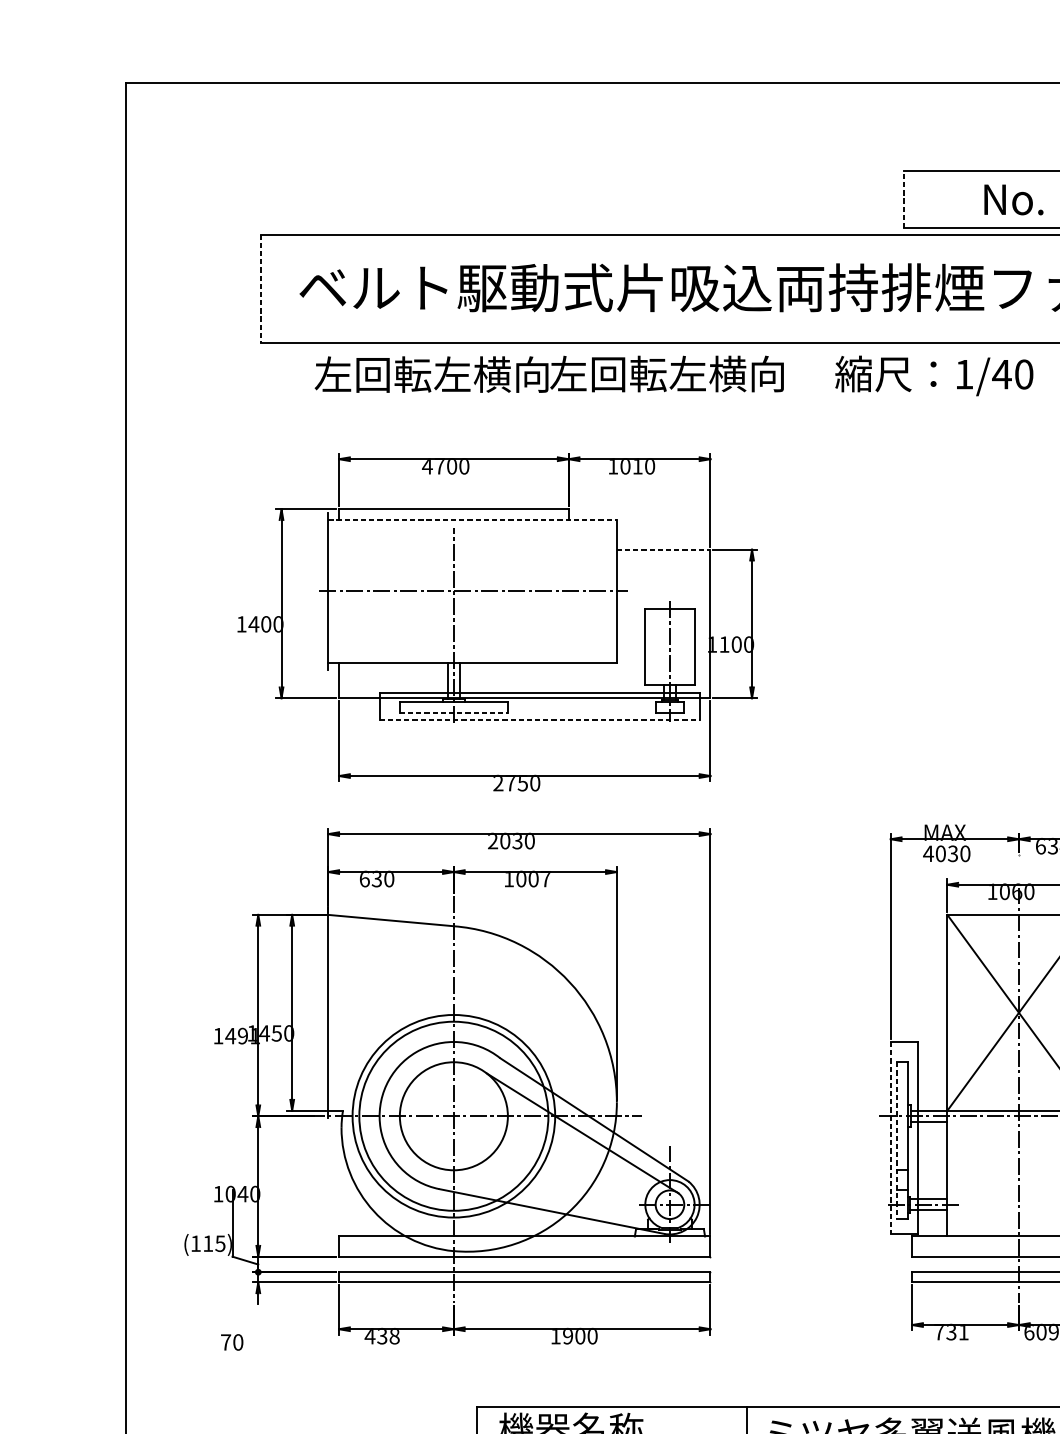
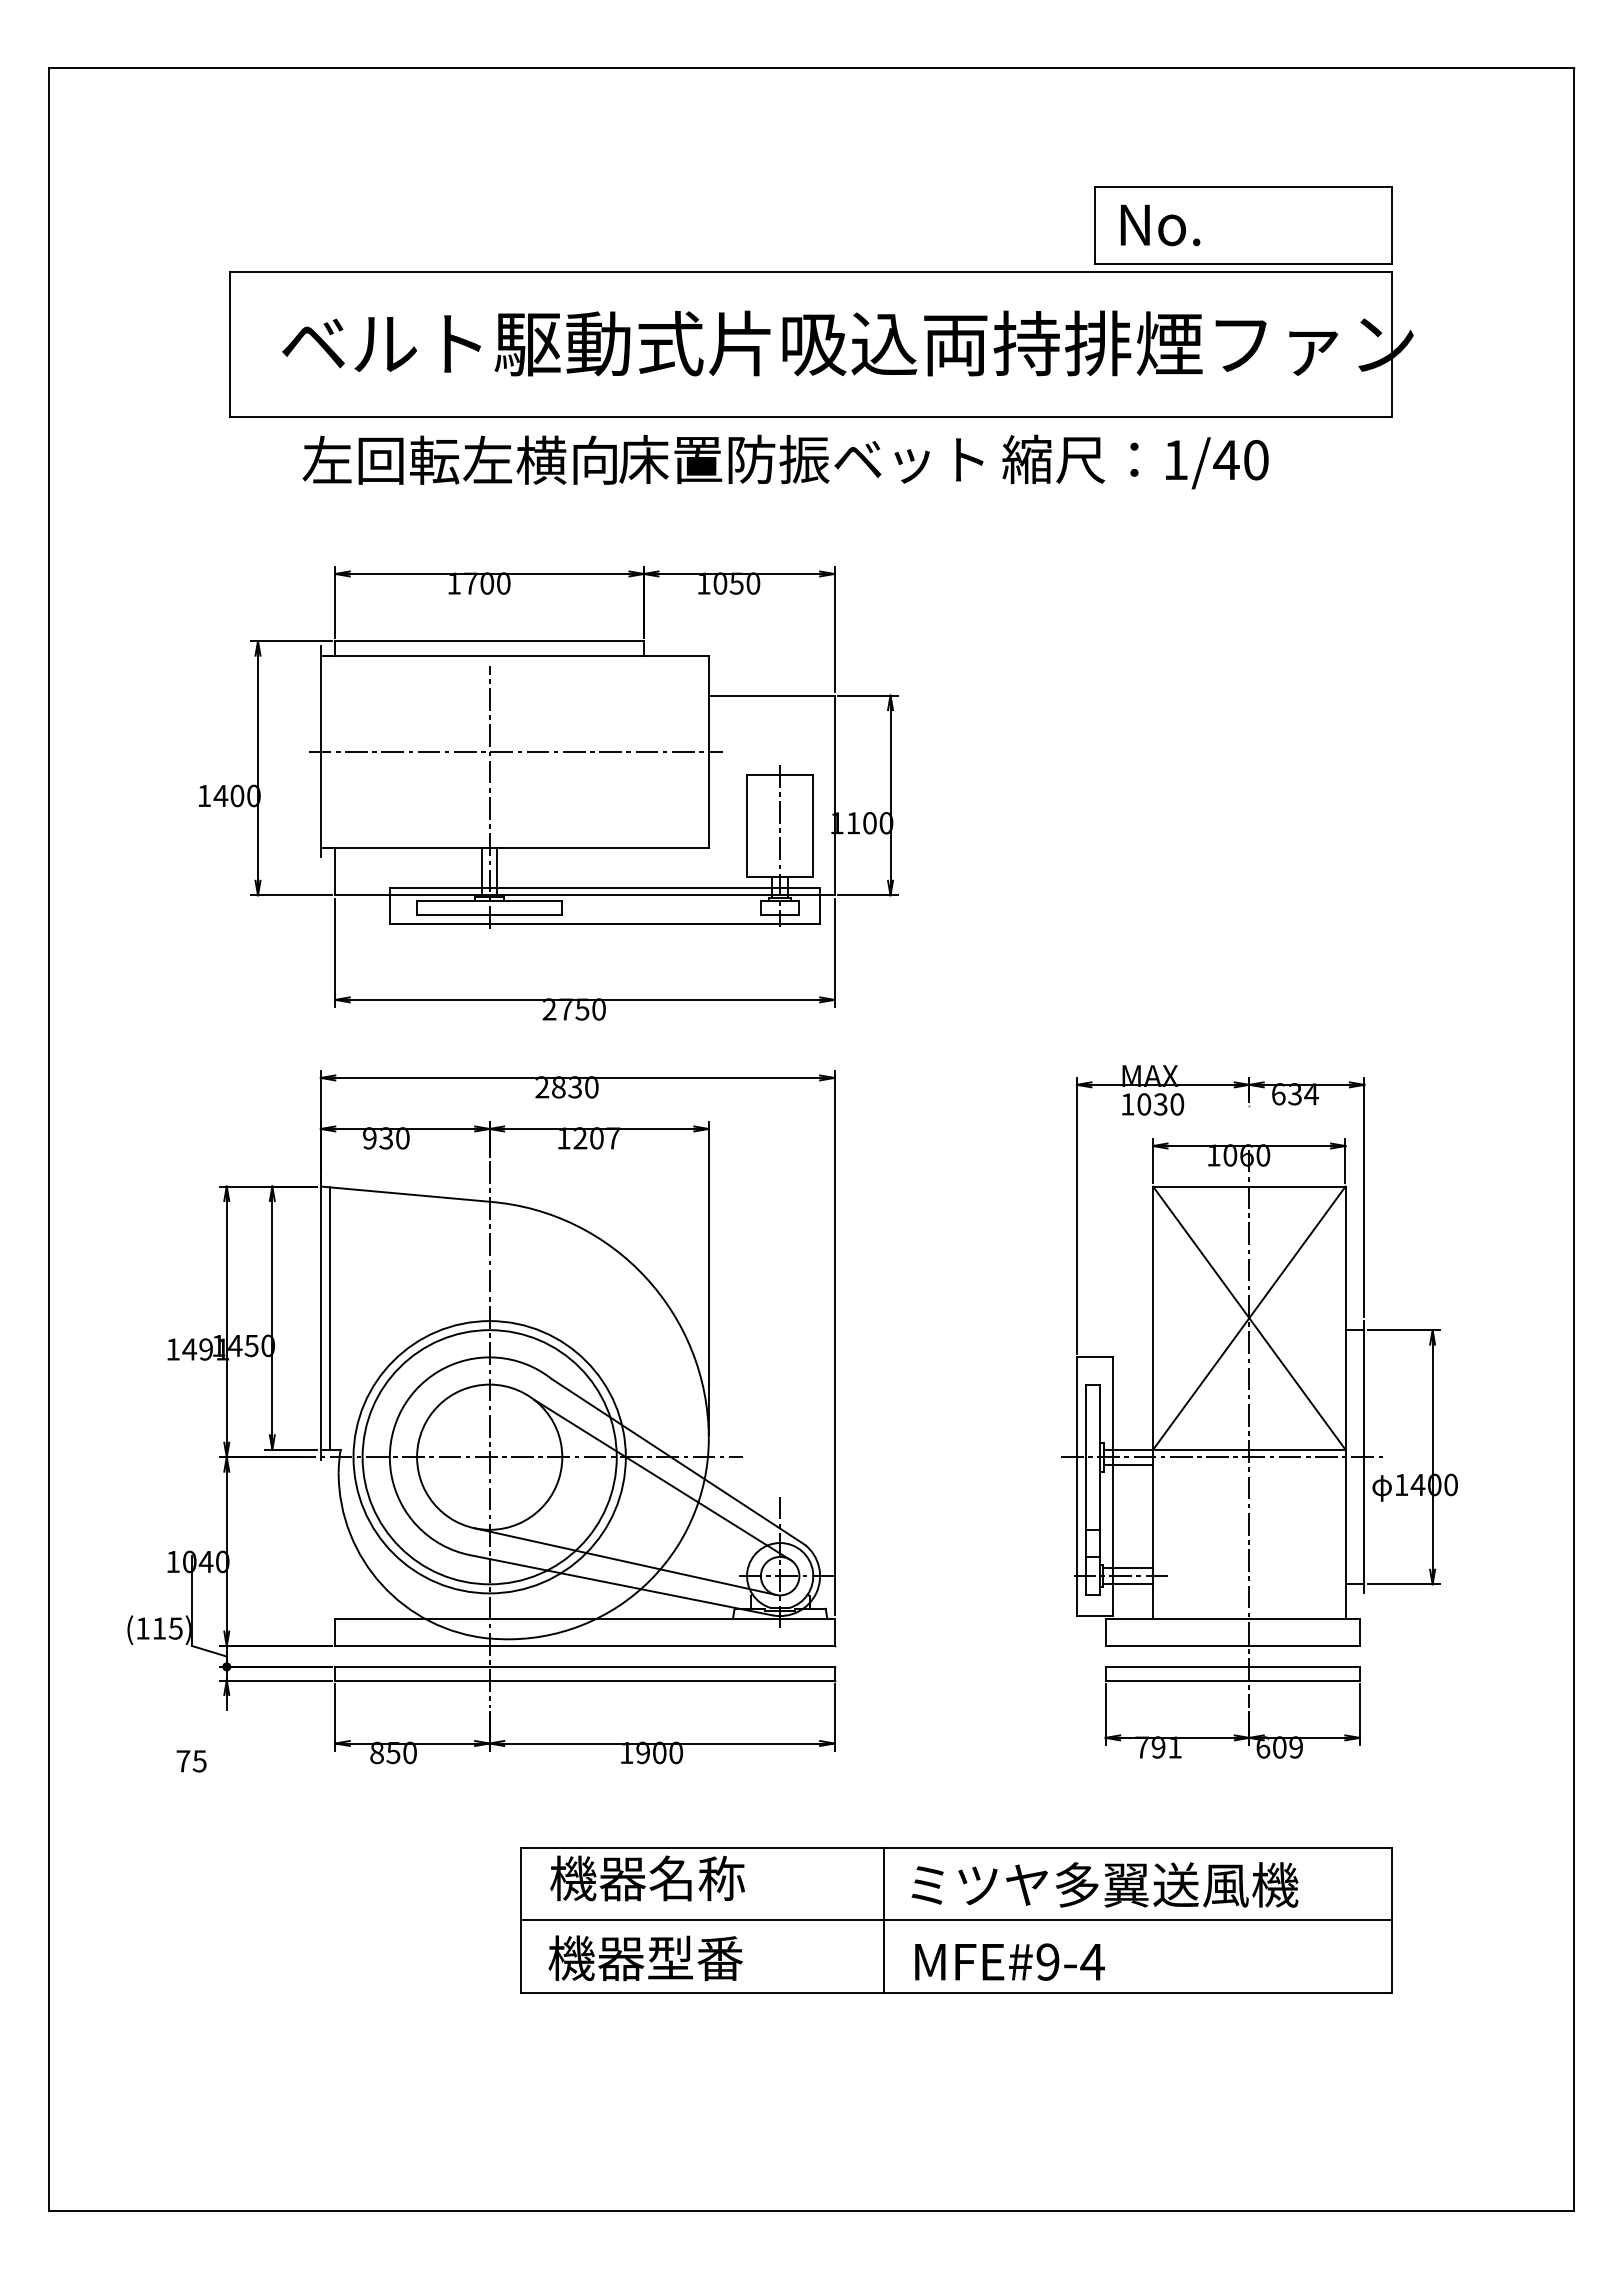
line: (903, 199) -> (1094, 224), dashed -> solid
text: (1013, 199) -> (1160, 225), moved
line: (261, 288) -> (230, 344), dashed -> solid
text: (685, 374) -> (801, 459), 左回転左横向 -> 床置防振ベット
text: (426, 466) -> (453, 583), 4700 -> 1700
text: (637, 466) -> (736, 583), 1010 -> 1050
line: (472, 519) -> (514, 655), dashed -> solid
line: (663, 549) -> (771, 695), dashed -> solid
line: (453, 713) -> (489, 915), dashed -> solid
line: (540, 719) -> (605, 924), dashed -> solid
text: (505, 841) -> (558, 1087), 2030 -> 2830
text: (928, 853) -> (1127, 1104), 4030 -> 1030
text: (364, 879) -> (369, 1138), 630 -> 930
text: (521, 879) -> (580, 1138), 1007 -> 1207
line: (334, 1013) -> (329, 1318), added
line: (890, 1138) -> (1076, 1487), dashed -> solid
line: (897, 1141) -> (1086, 1490), dashed -> solid
line: (554, 1193) -> (625, 1561), added
text: (951, 1332) -> (1158, 1747), 731 -> 791
text: (381, 1335) -> (392, 1752), 438 -> 850
text: (238, 1342) -> (199, 1761), 70 -> 75

